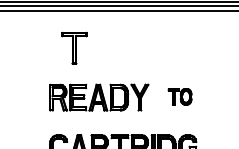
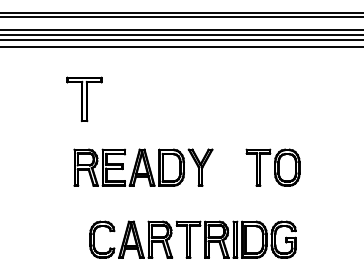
part: (74, 47) -> (84, 98), moved
part: (179, 96) -> (272, 167), size x1.67
part: (99, 97) -> (143, 167), moved

